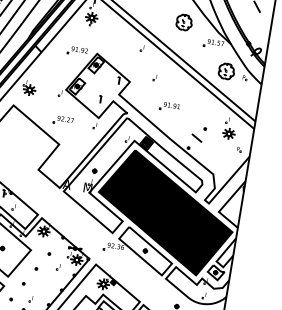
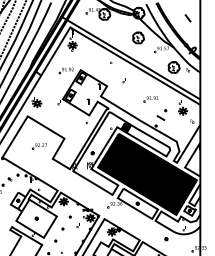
part: (168, 107) -> (150, 99), moved
part: (63, 120) -> (39, 146), moved

